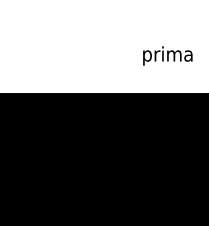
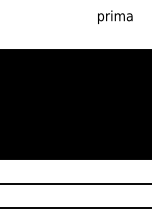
text: (168, 54) -> (115, 16), moved

